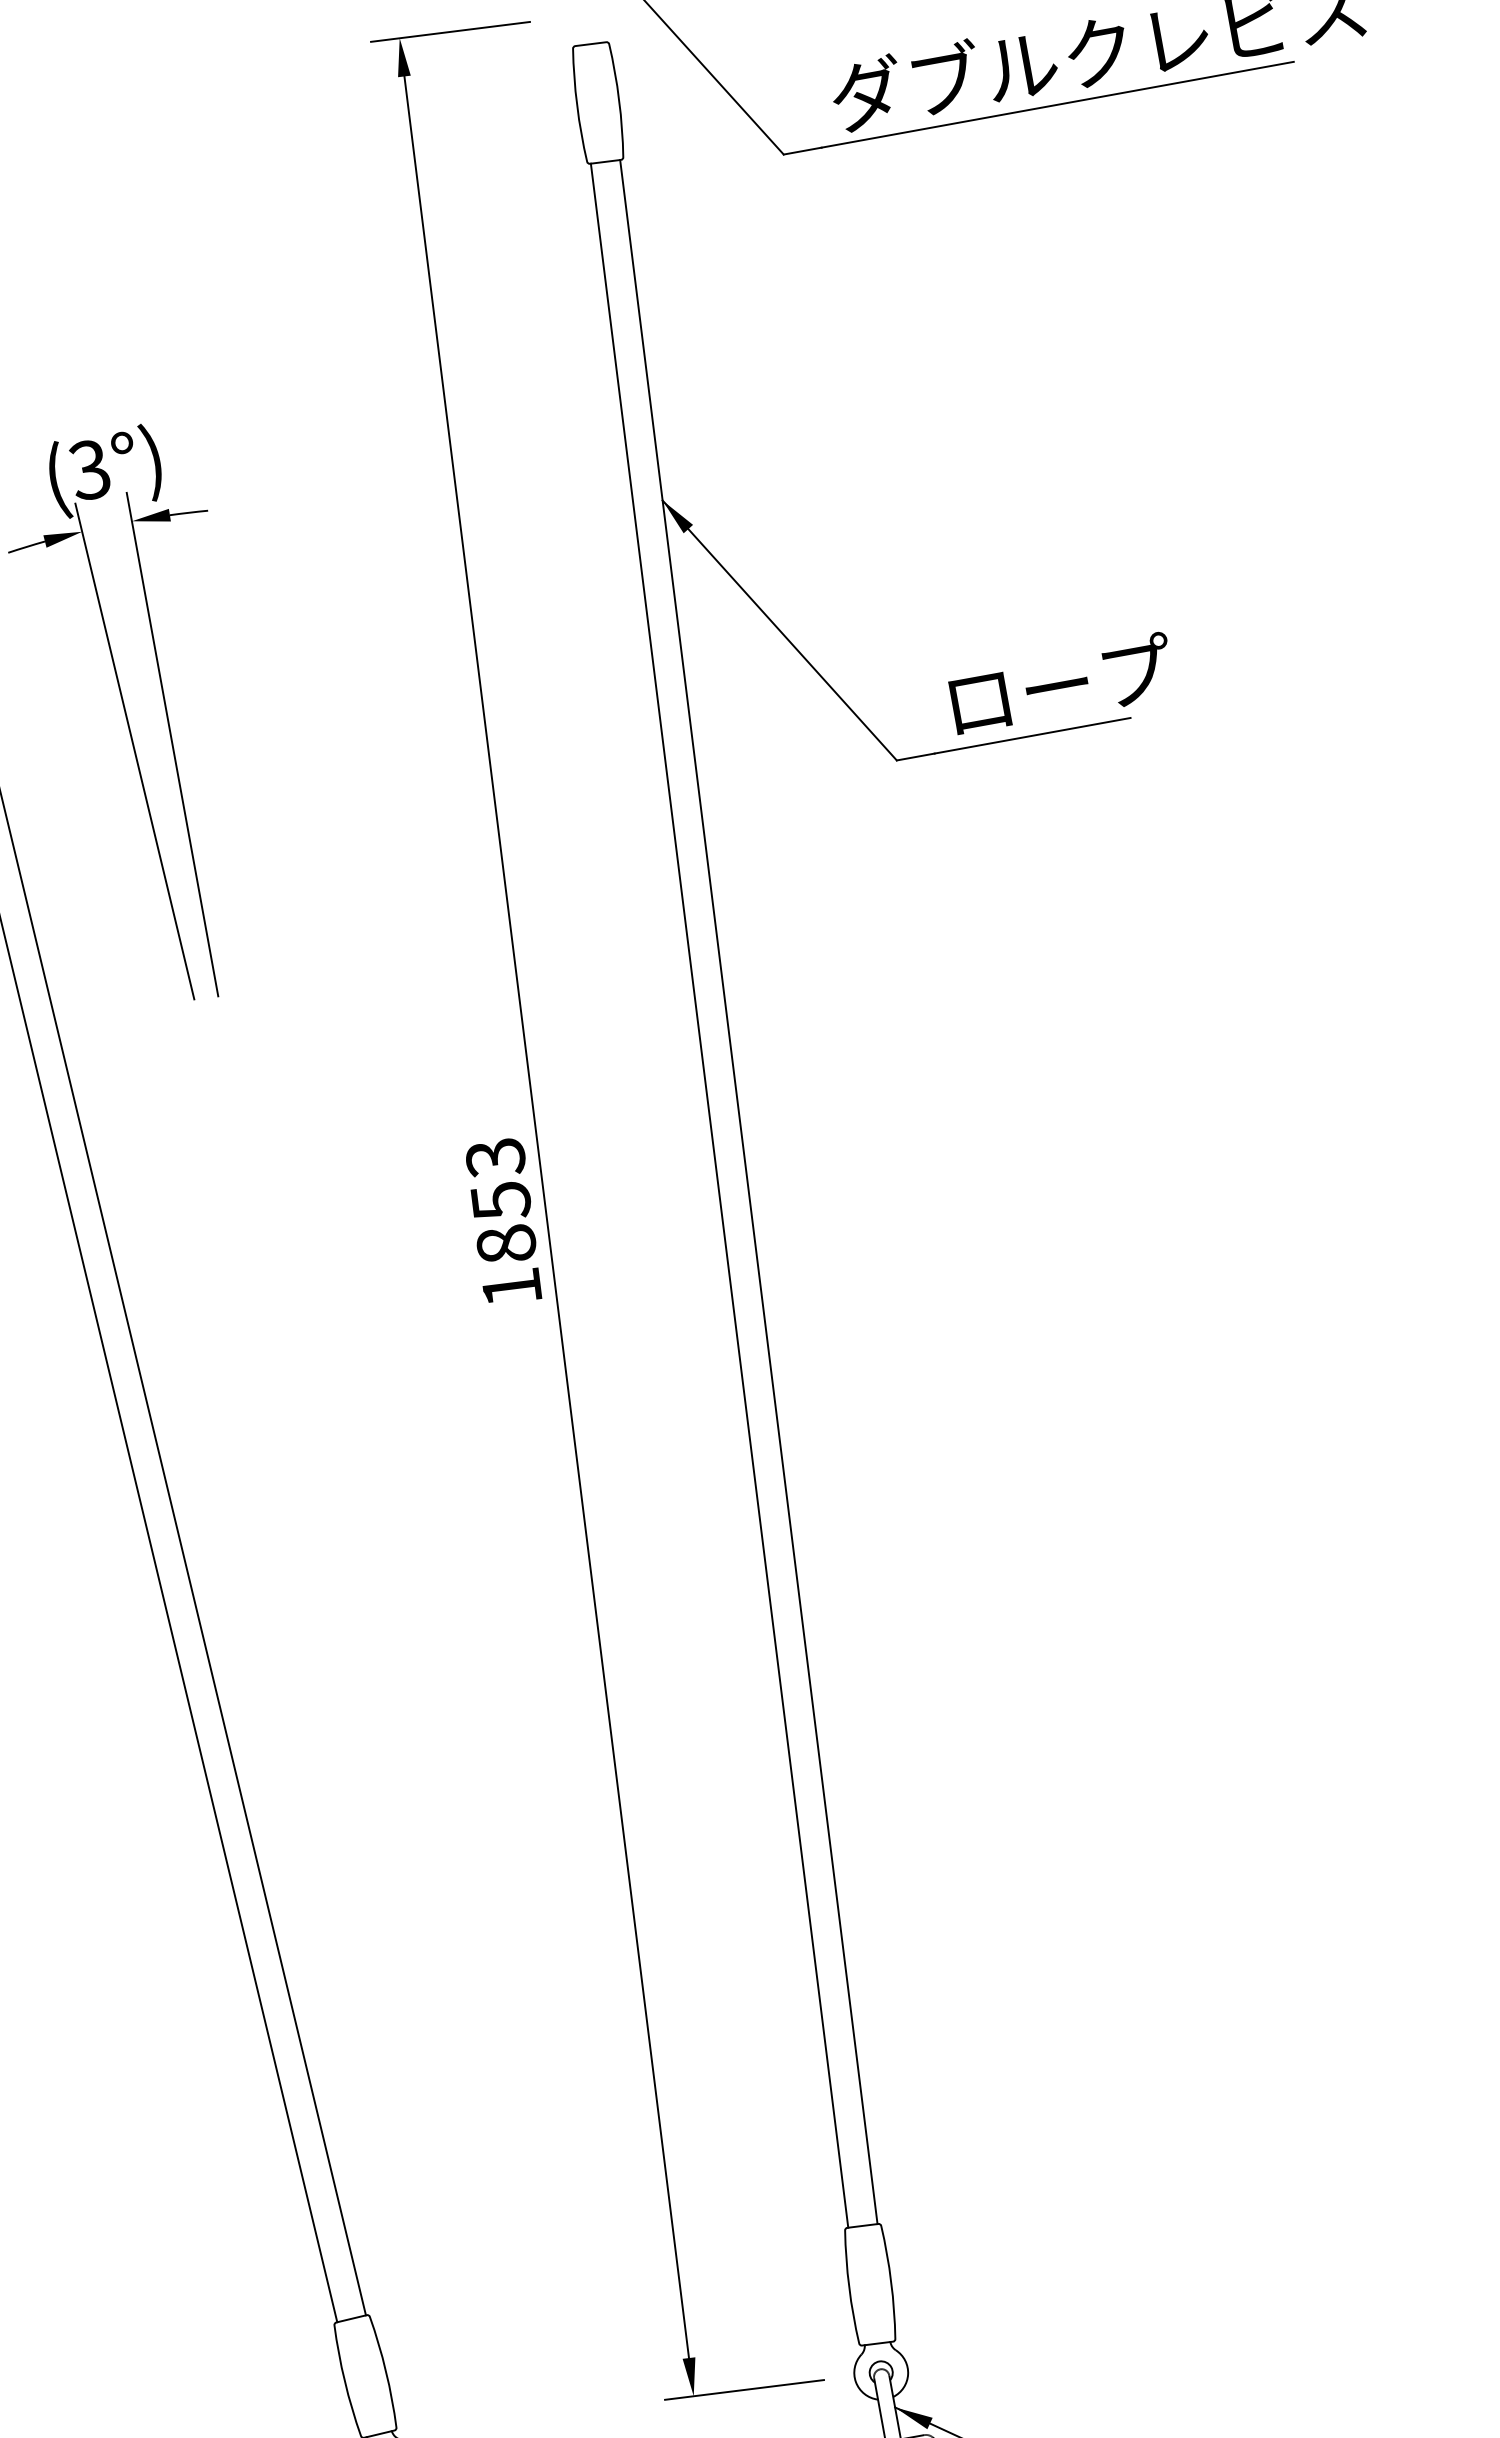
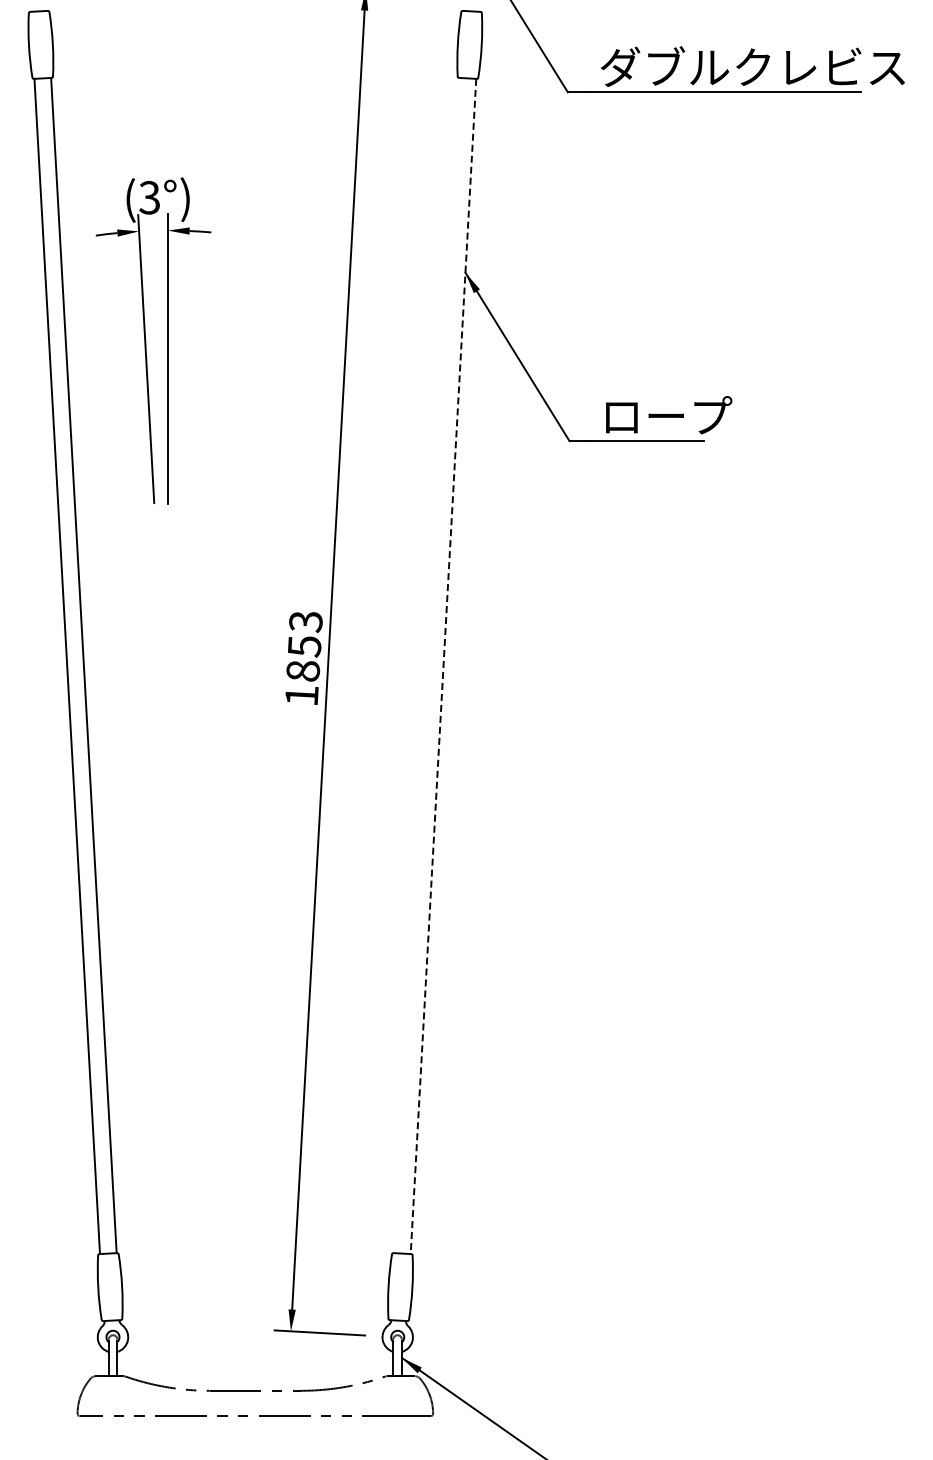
line: (748, 1192) -> (443, 666), solid -> dashed
line: (718, 1195) -> (426, 665), removed

